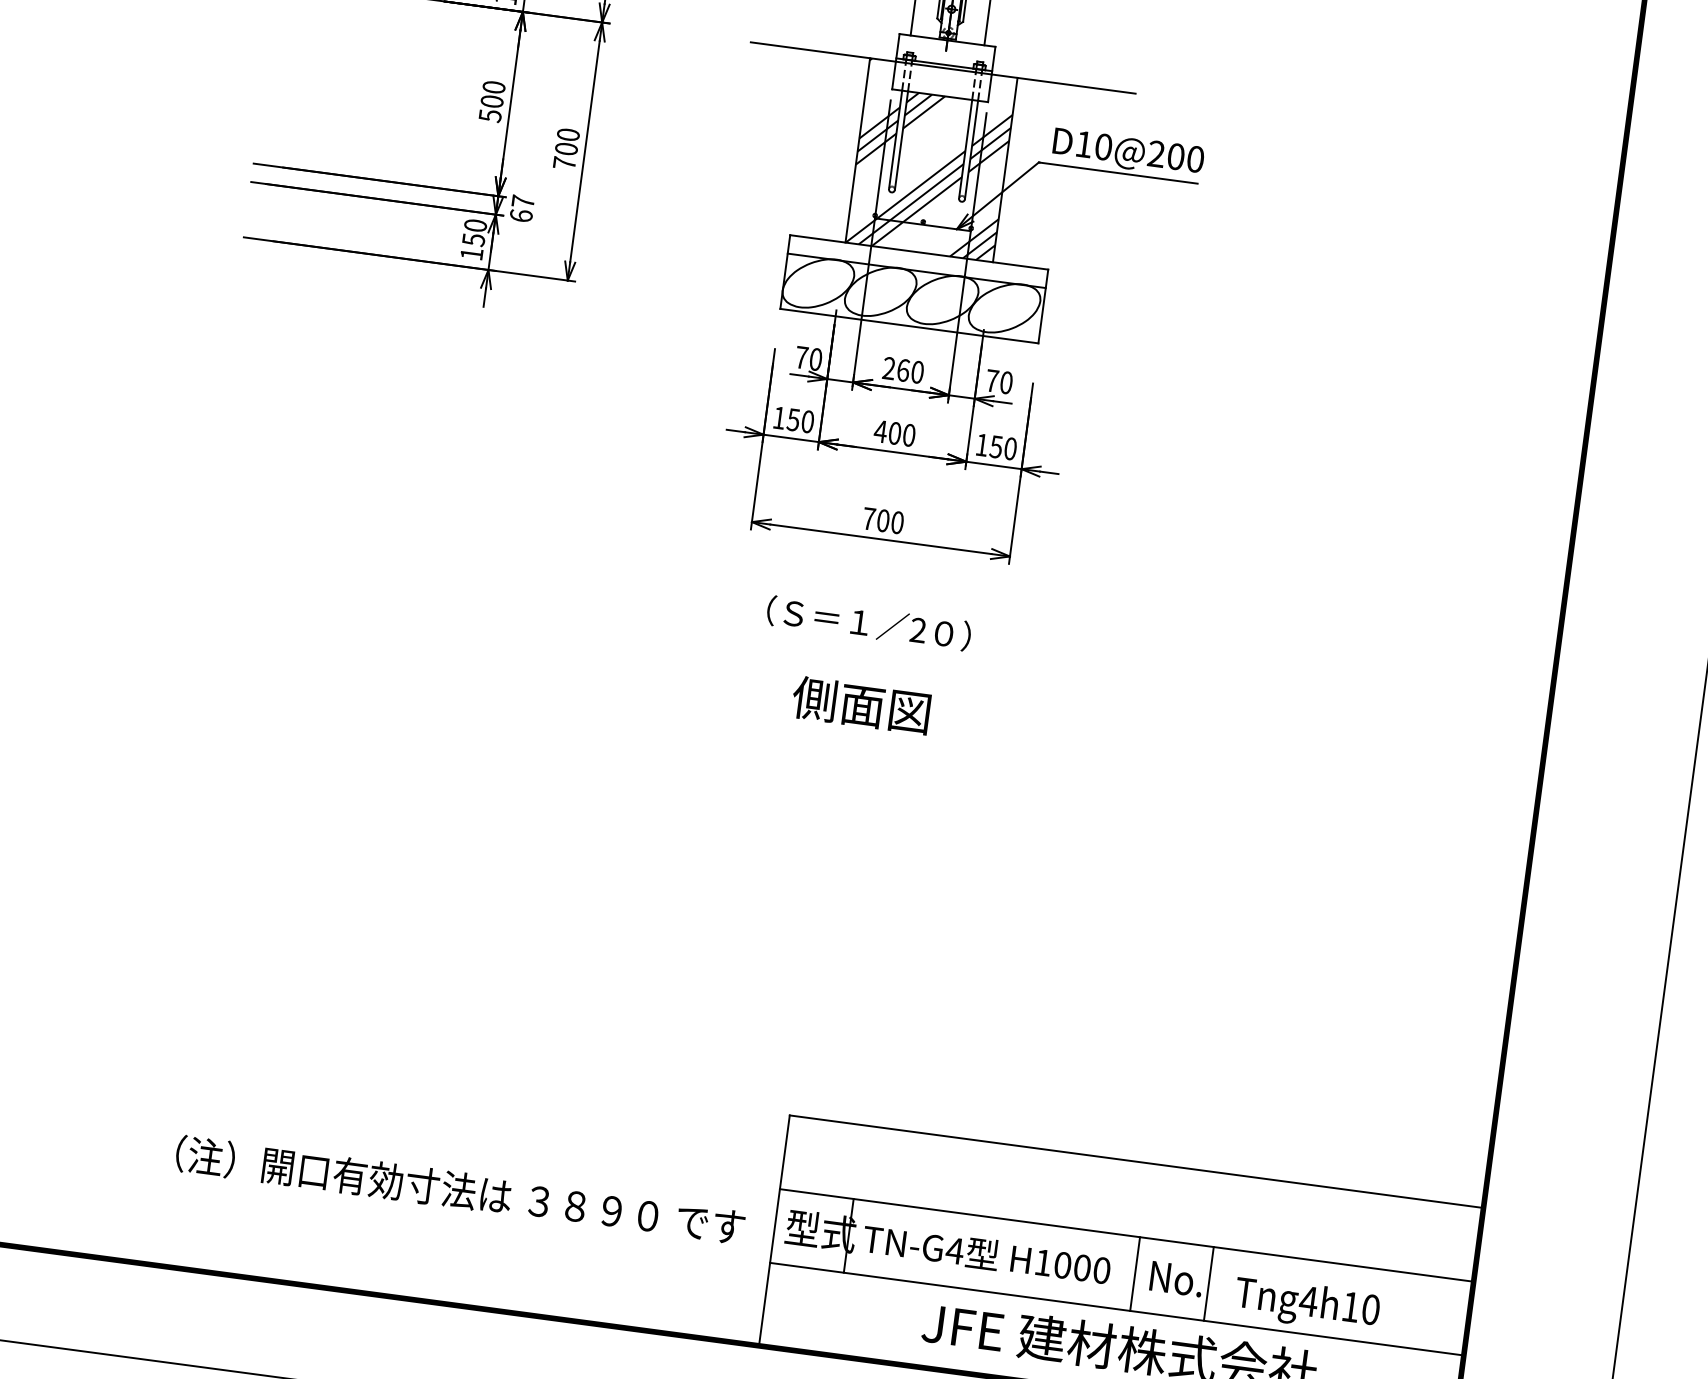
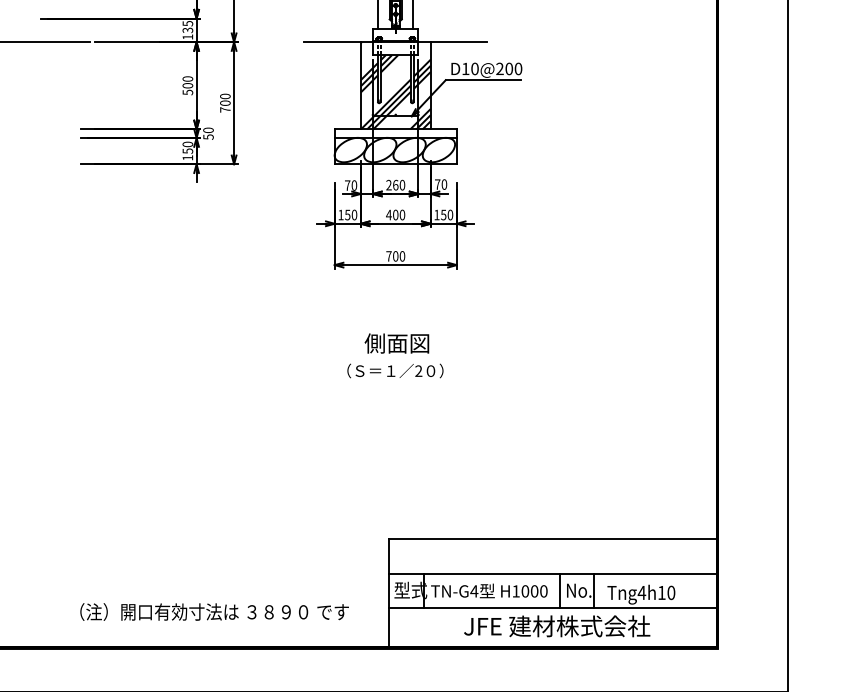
text: (522, 208) -> (208, 133), 67 -> 50
text: (869, 622) -> (395, 370), moved
text: (460, 1189) -> (214, 611), moved

